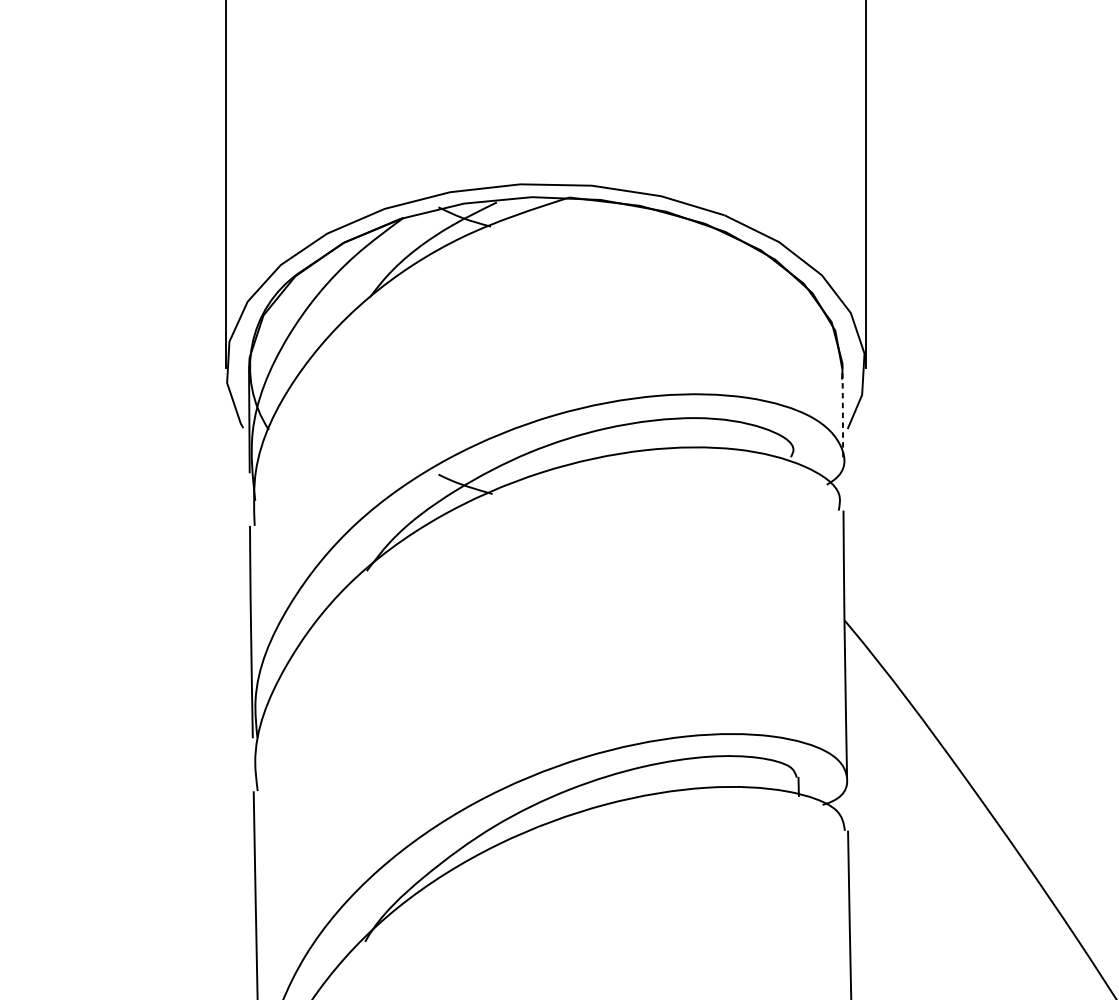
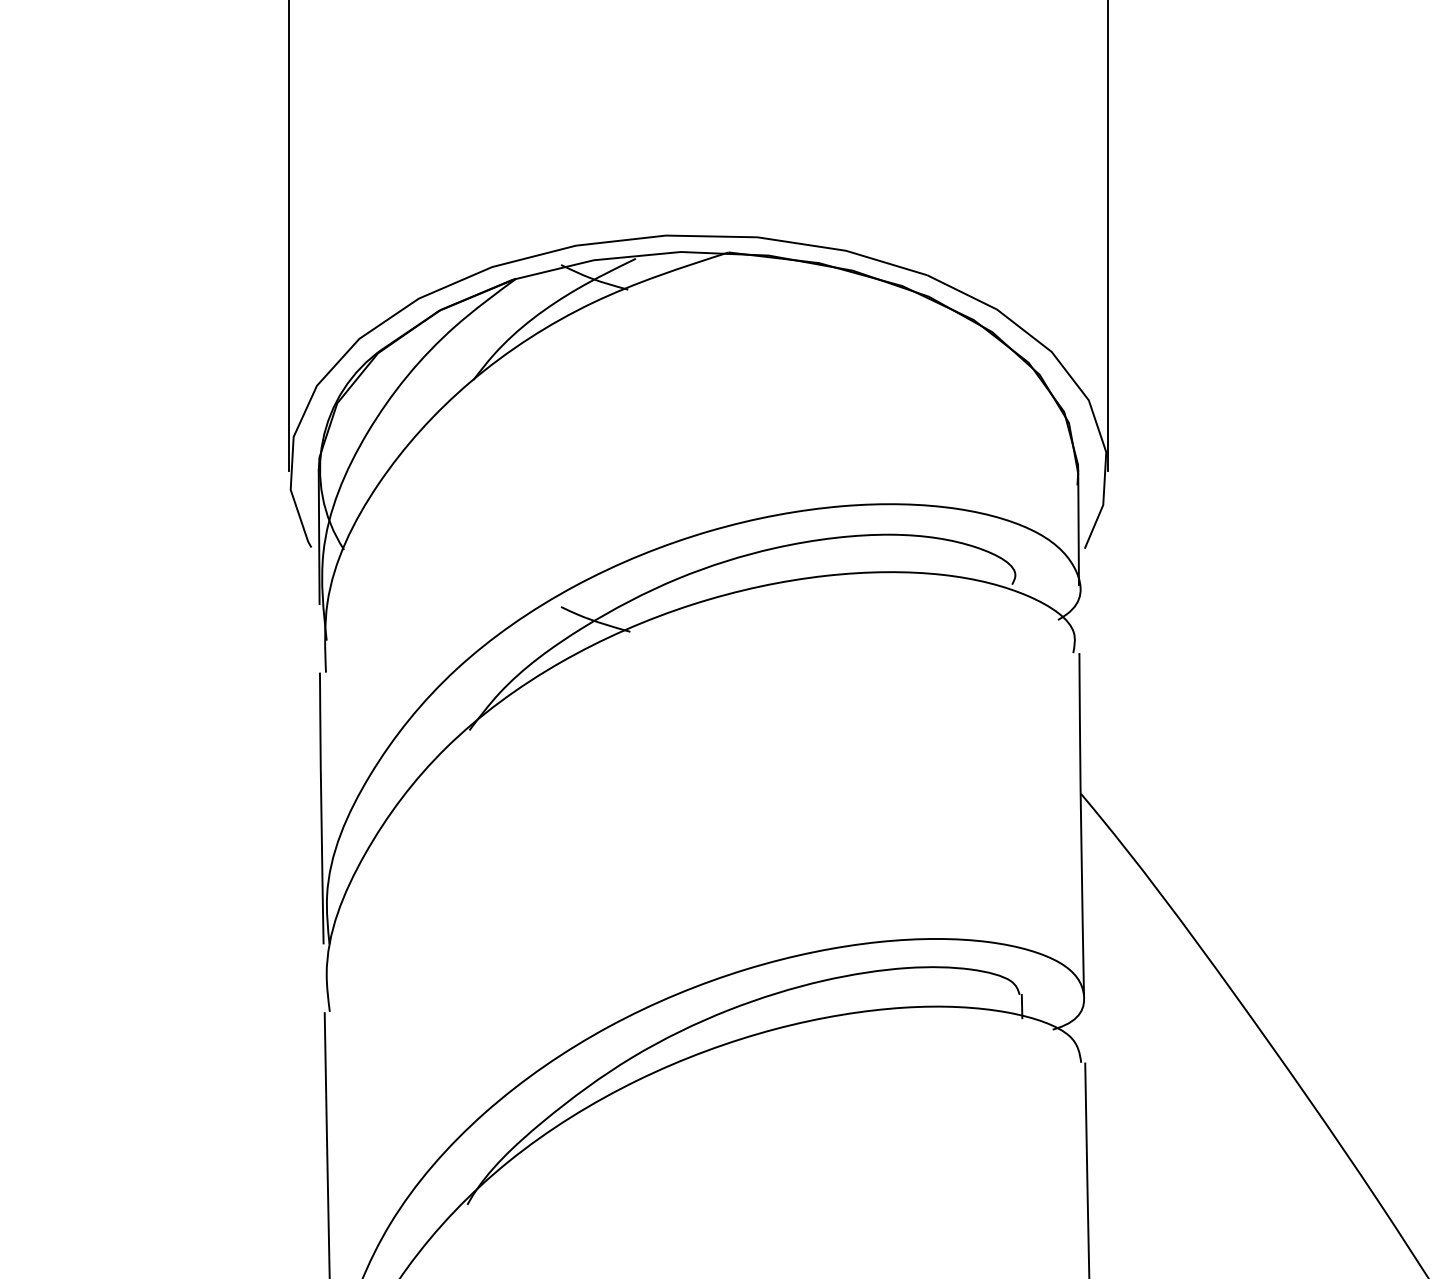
line: (842, 413) -> (1078, 528), dashed -> solid

